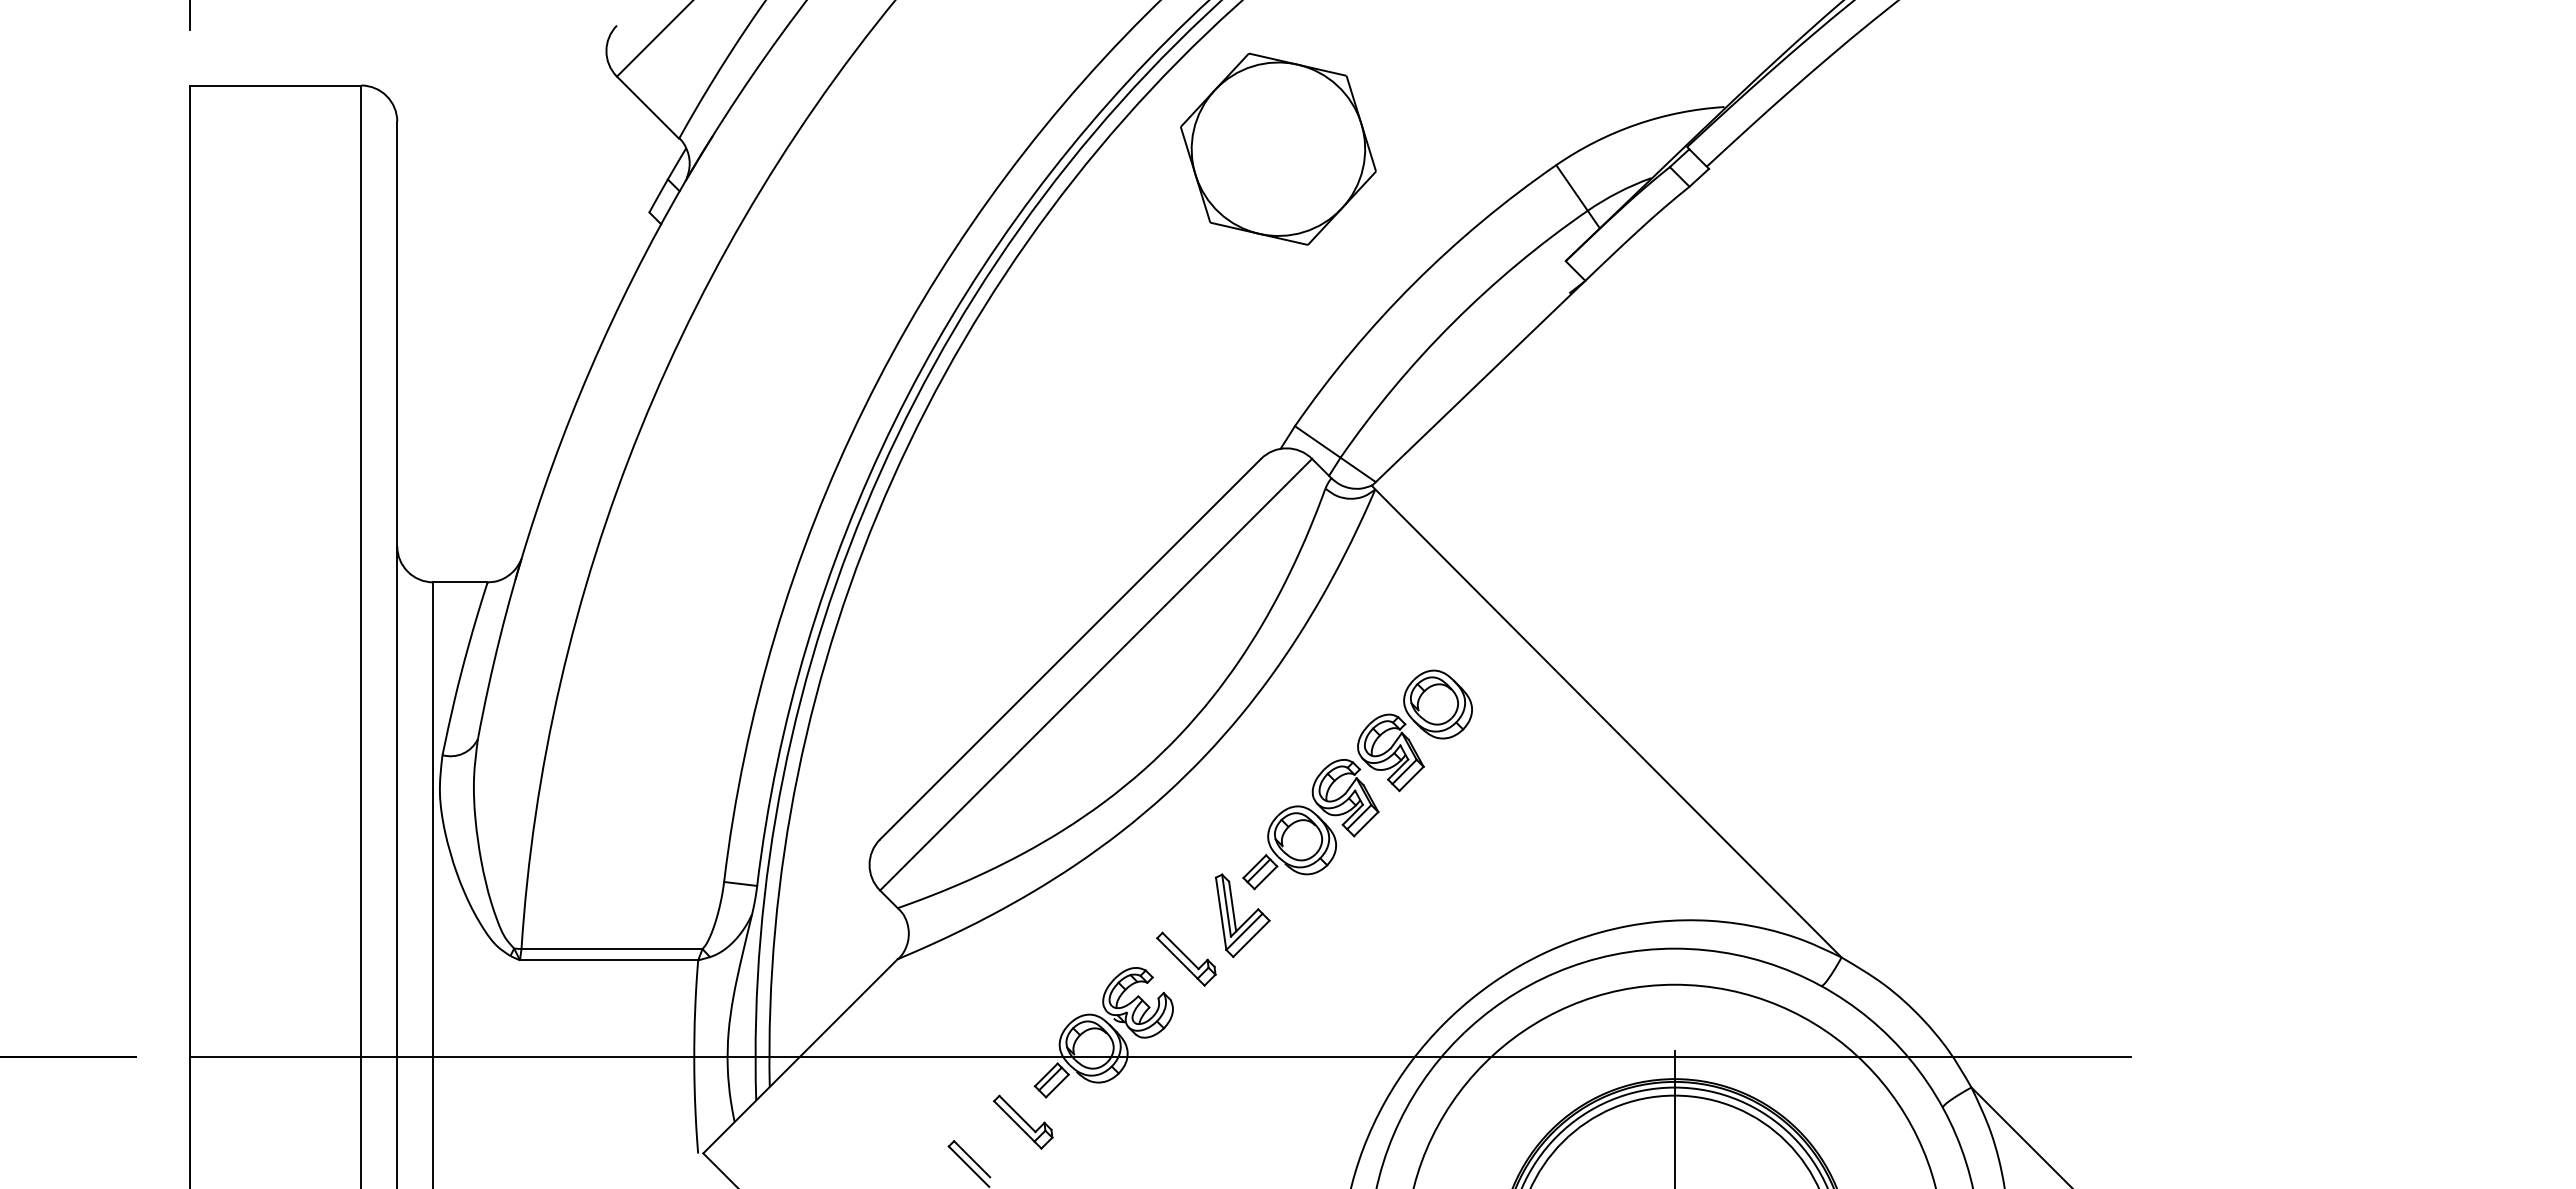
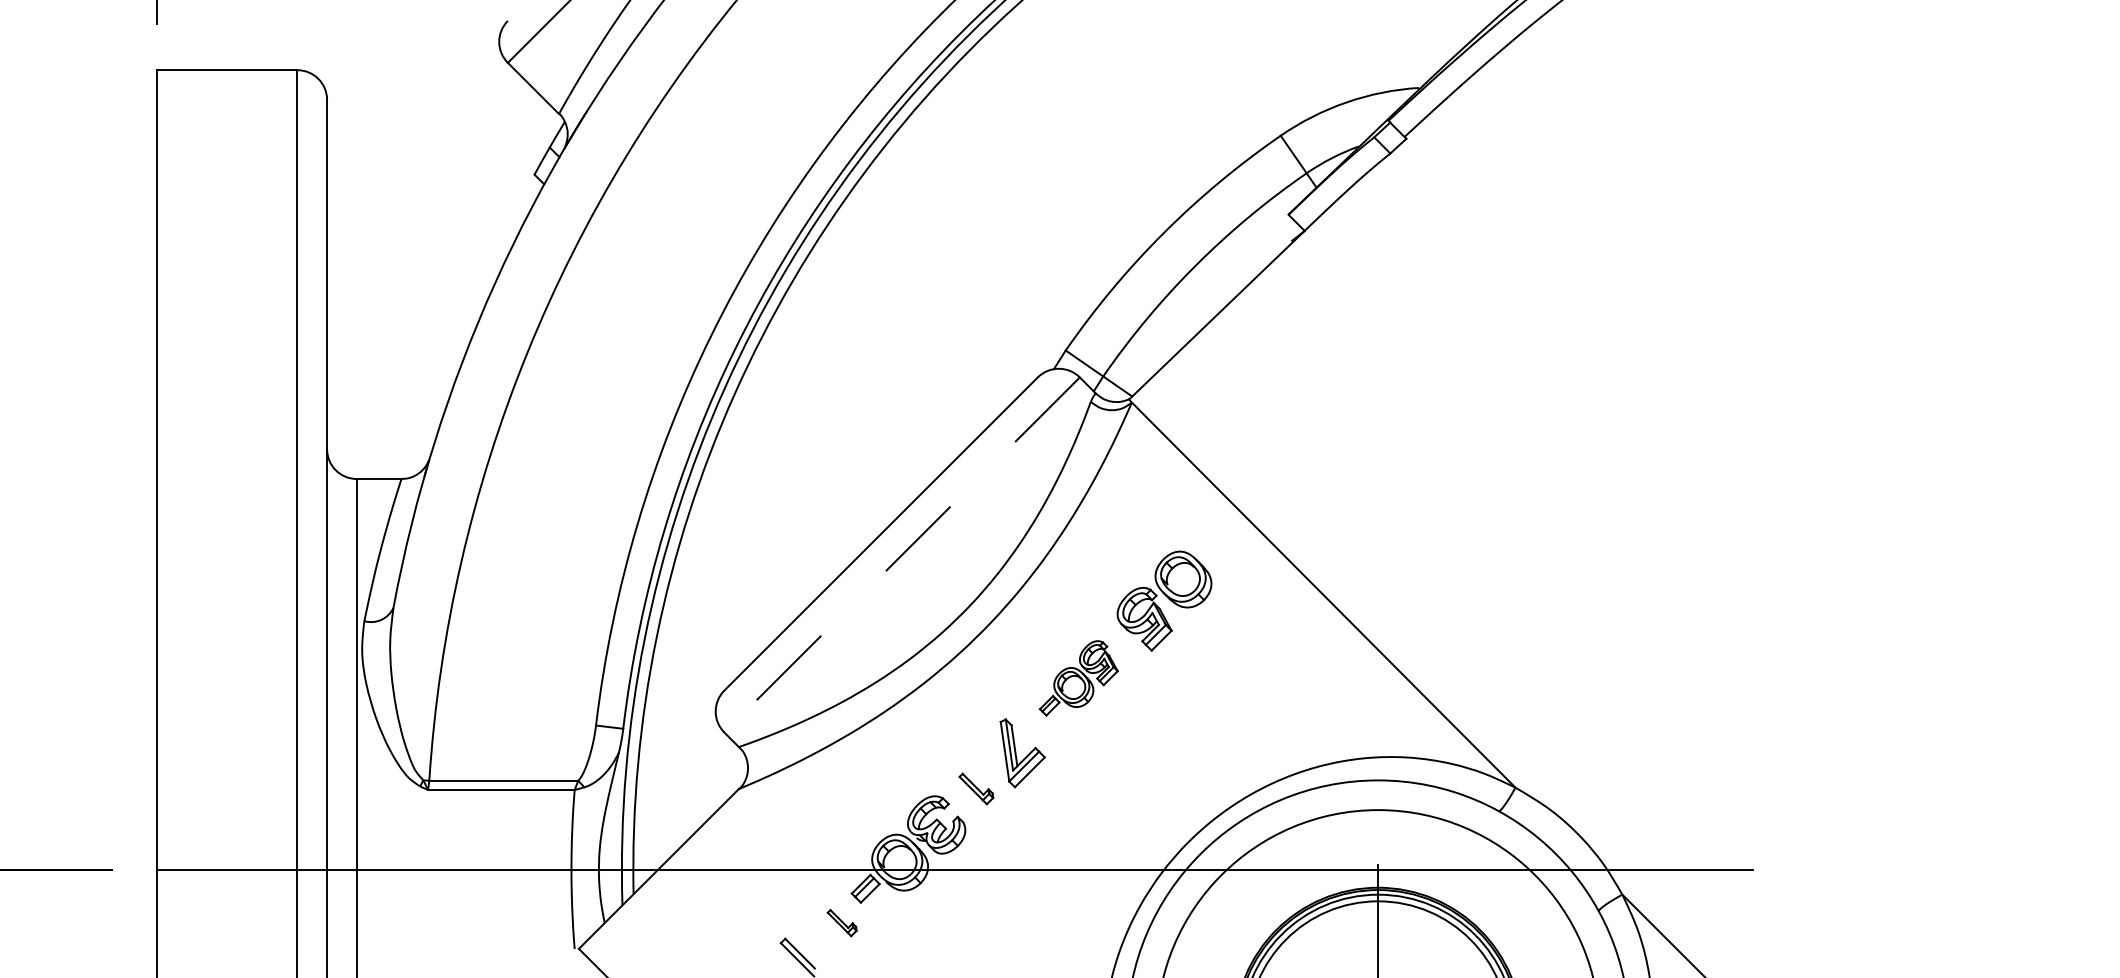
part: (1278, 148) -> (1052, 122), removed
line: (1095, 675) -> (901, 555), solid -> dashed
part: (1310, 824) -> (1078, 678), size x0.7
part: (1186, 958) -> (976, 788), size x0.7
part: (1023, 1121) -> (842, 922), size x0.6

